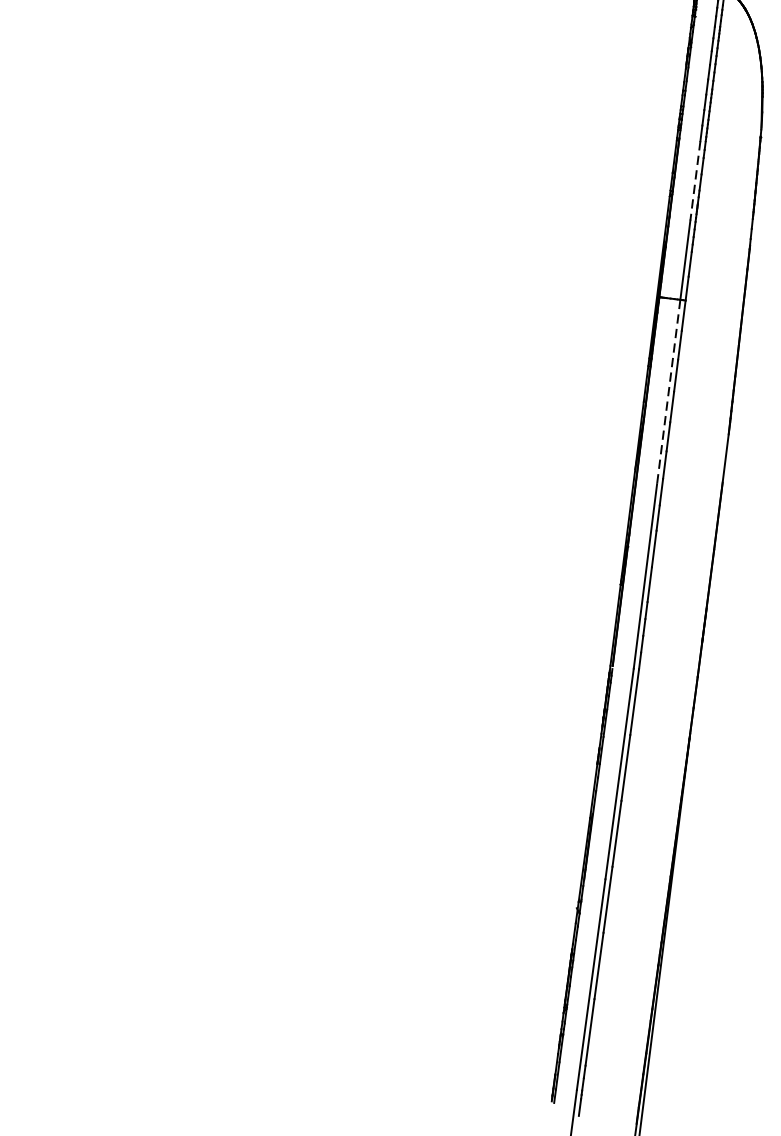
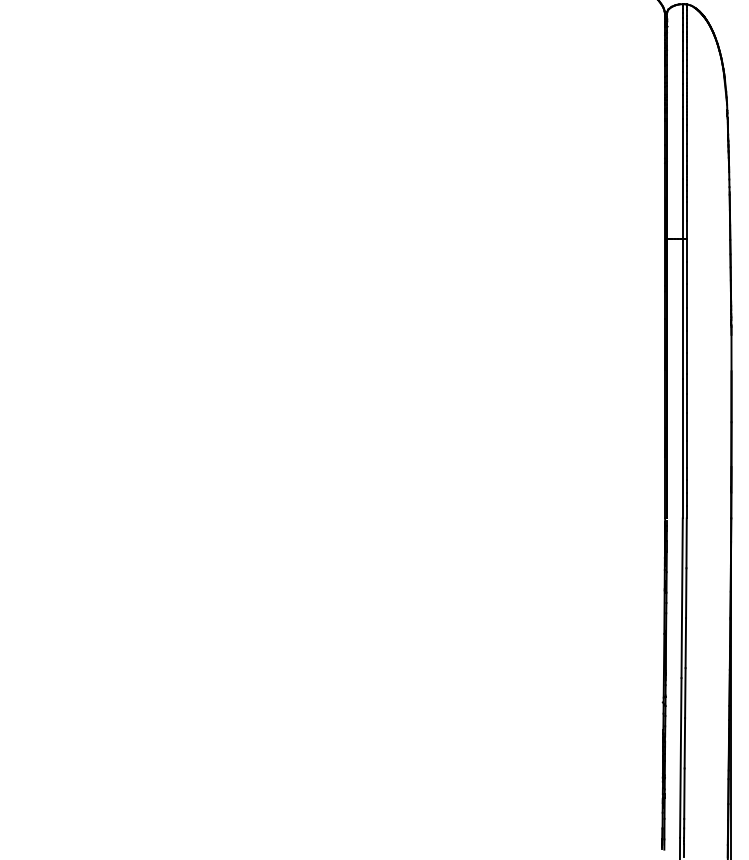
line: (694, 181) -> (682, 149), dashed -> solid
line: (668, 391) -> (682, 308), dashed -> solid

